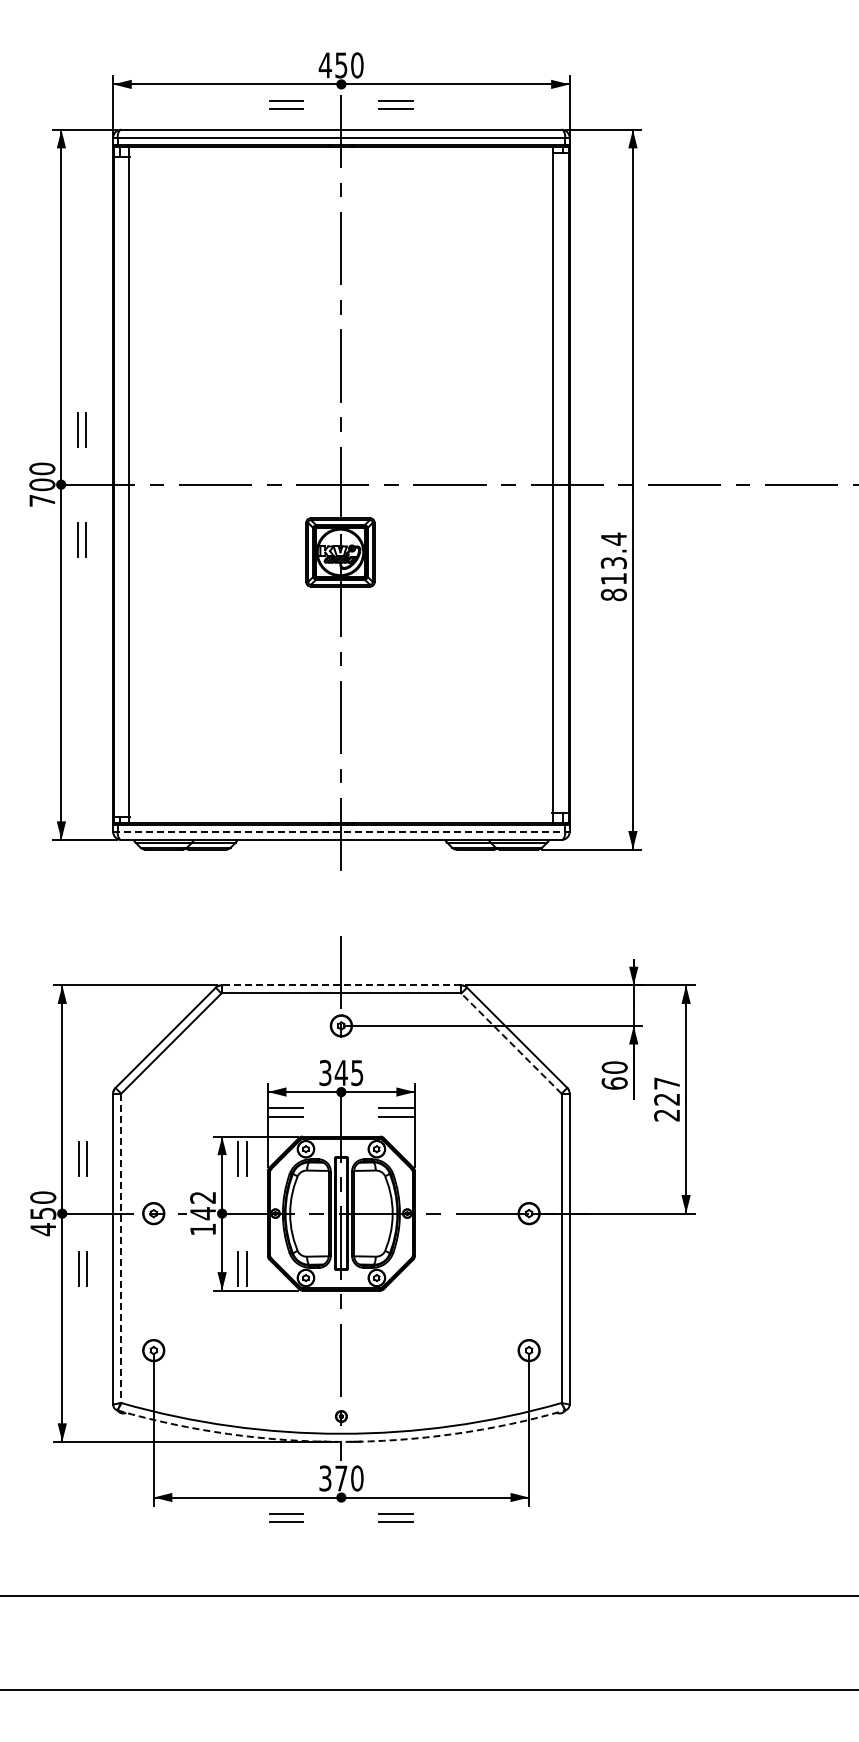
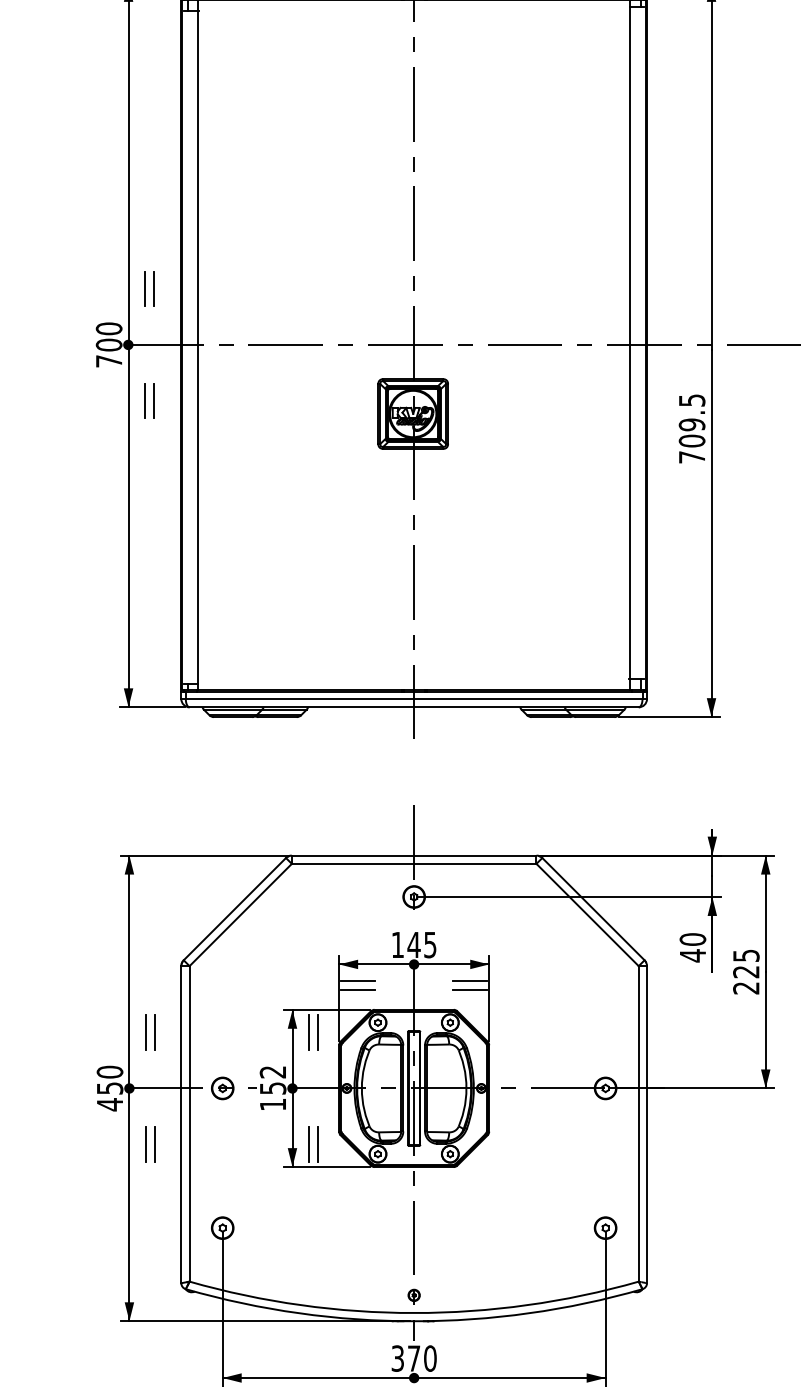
text: (613, 566) -> (691, 428), 813.4 -> 709.5
line: (341, 831) -> (414, 698), dashed -> solid
line: (341, 985) -> (414, 855), dashed -> solid
line: (511, 1043) -> (587, 914), dashed -> solid
text: (325, 1073) -> (397, 945), 345 -> 145
text: (614, 1083) -> (692, 955), 60 -> 40
text: (667, 1083) -> (746, 955), 227 -> 225
text: (203, 1213) -> (273, 1088), 142 -> 152
line: (121, 1248) -> (189, 1124), dashed -> solid
arc: (341, 1441) -> (414, 1320), dashed -> solid

